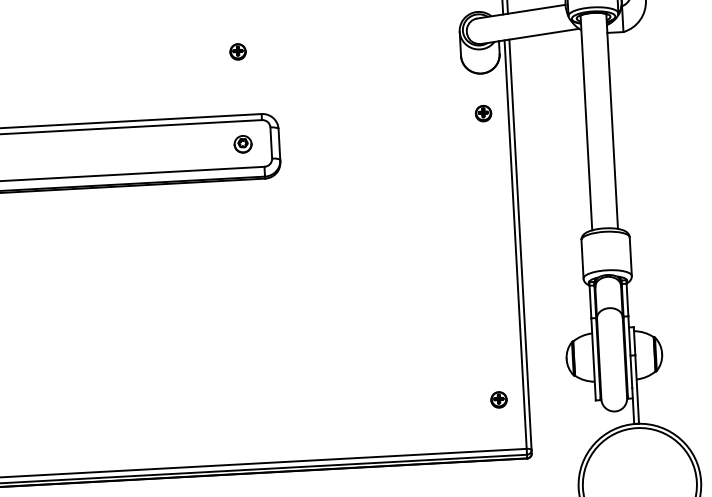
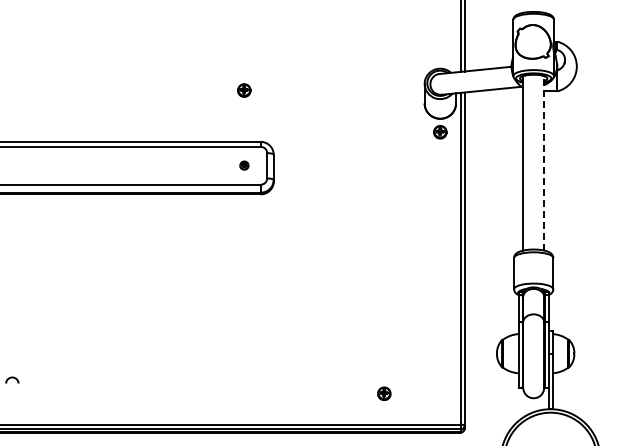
part: (483, 113) -> (440, 132), moved
line: (612, 120) -> (544, 162), solid -> dashed
part: (243, 144) -> (244, 165), size x0.6
part: (499, 399) -> (384, 393), moved

